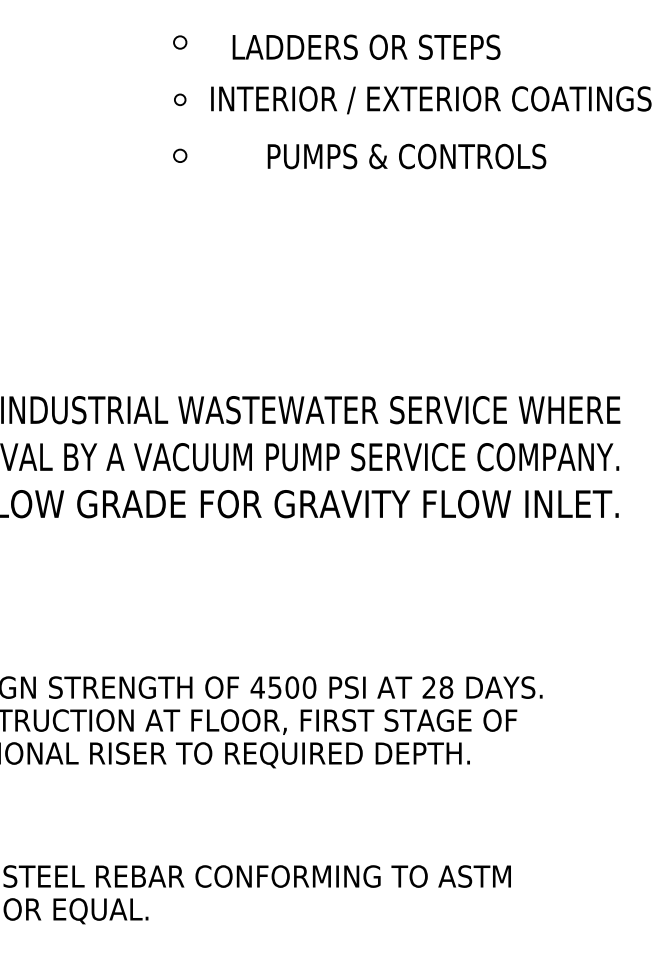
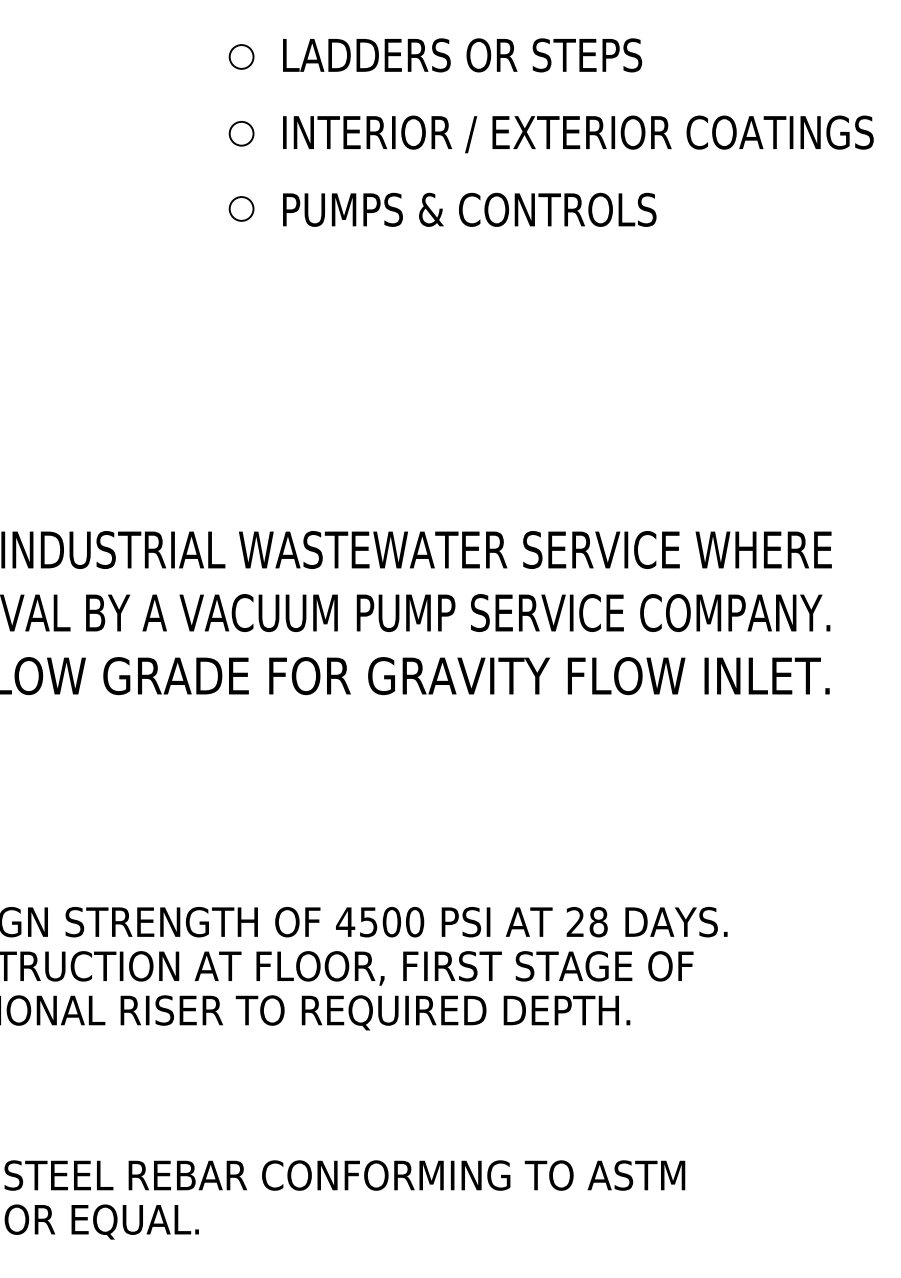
circle: (180, 42) -> (241, 56), size x1.43
text: (366, 47) -> (462, 55), moved
circle: (180, 99) -> (241, 133), size x1.67
circle: (180, 155) -> (241, 208), size x1.43
text: (406, 156) -> (469, 209), moved

